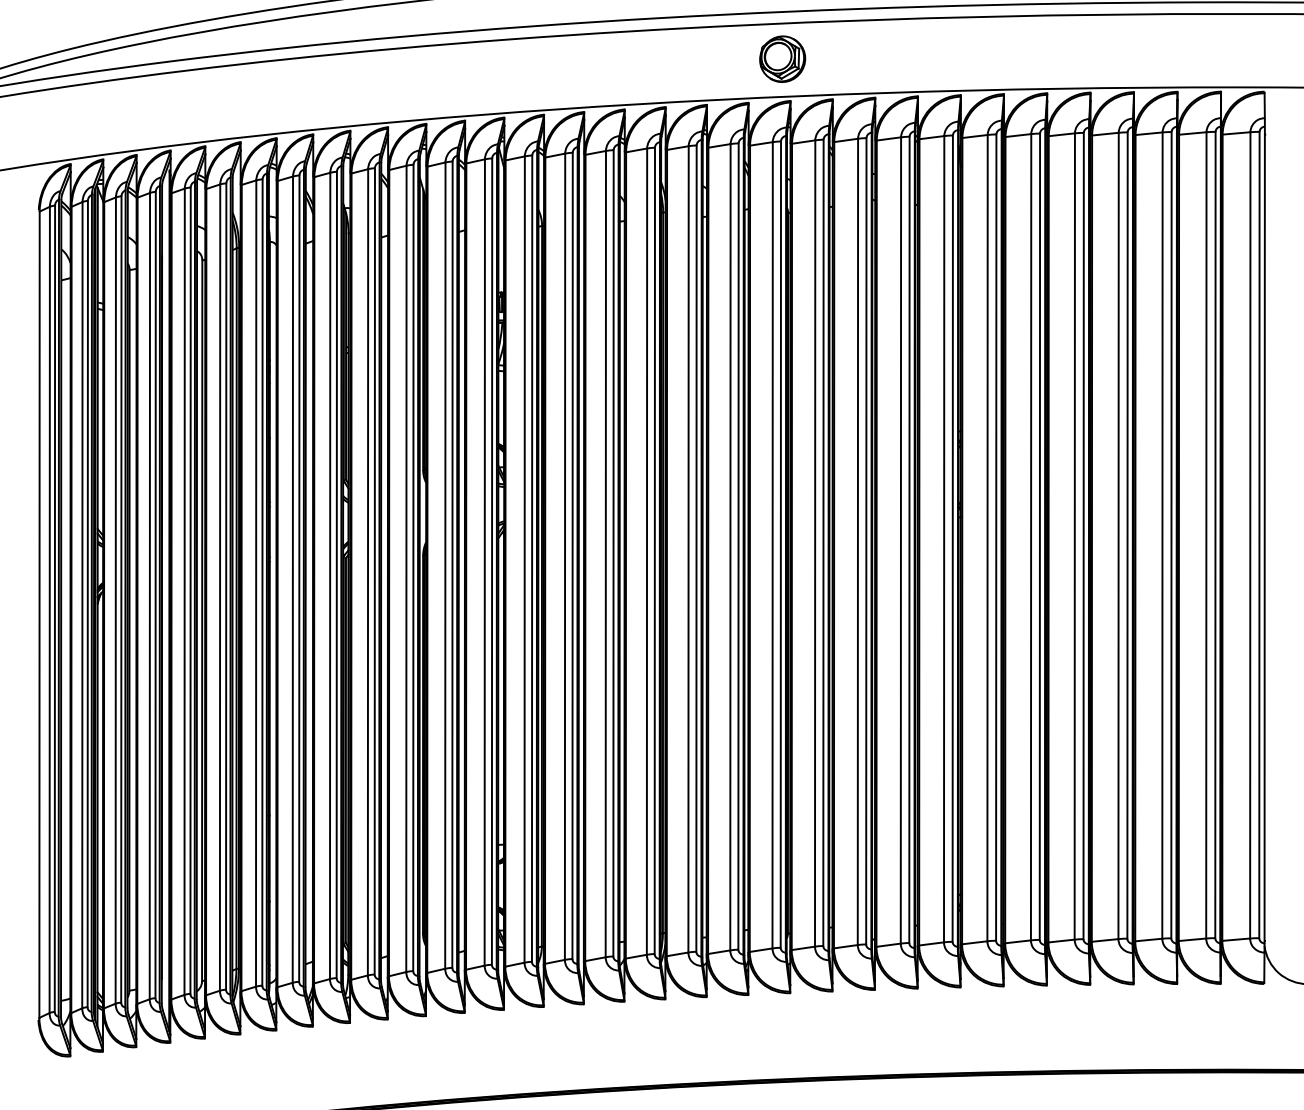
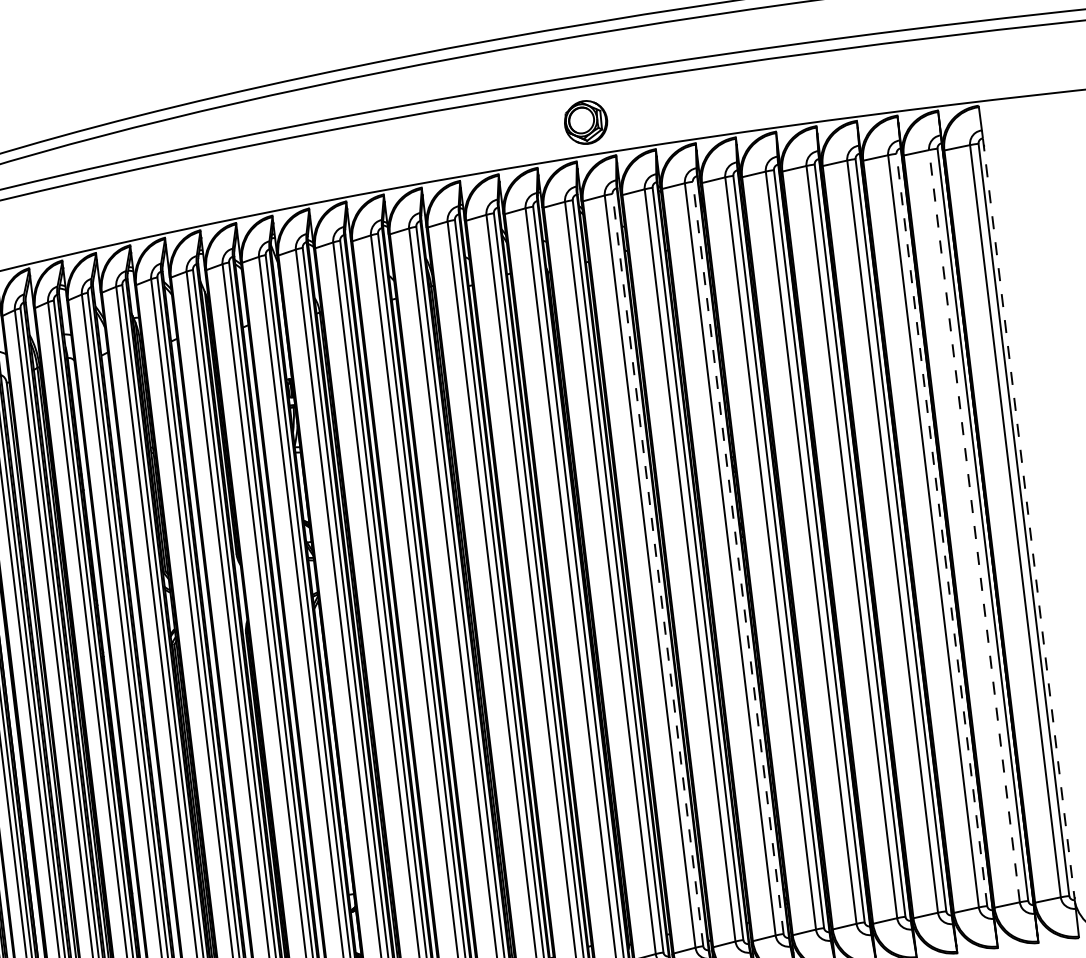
part: (782, 58) -> (585, 121), moved
line: (1171, 534) -> (941, 529), solid -> dashed
line: (1206, 534) -> (974, 525), solid -> dashed
line: (1264, 535) -> (1028, 519), solid -> dashed
line: (952, 538) -> (737, 557), solid -> dashed
line: (866, 540) -> (657, 569), solid -> dashed

